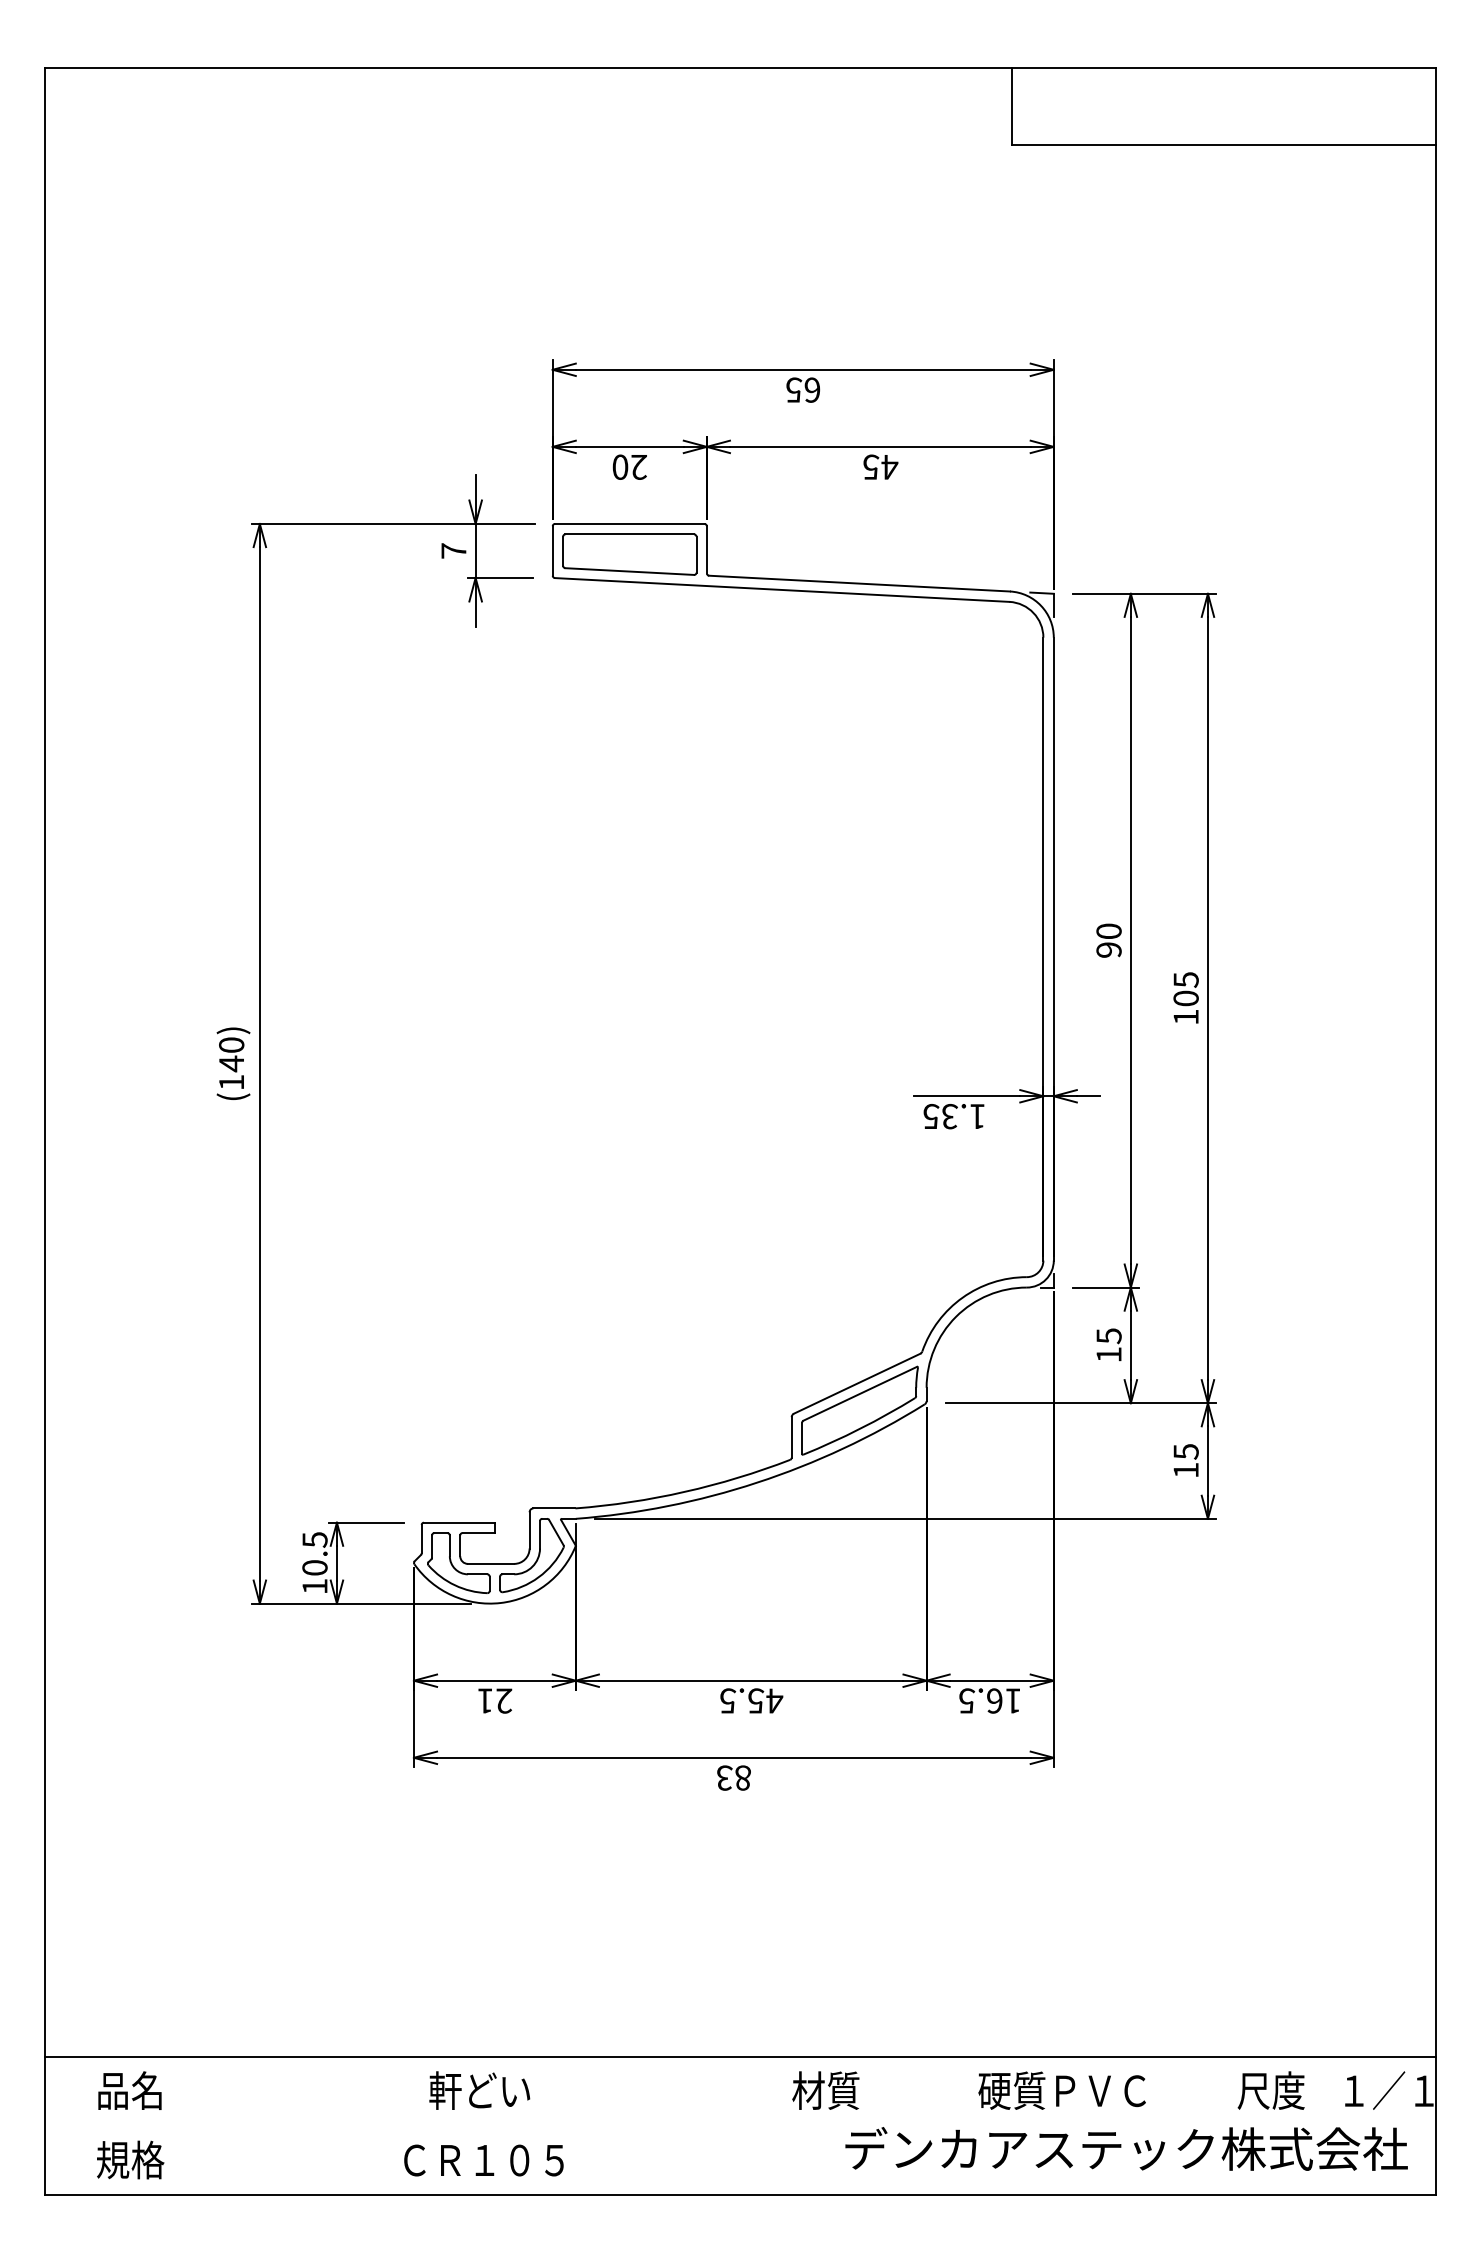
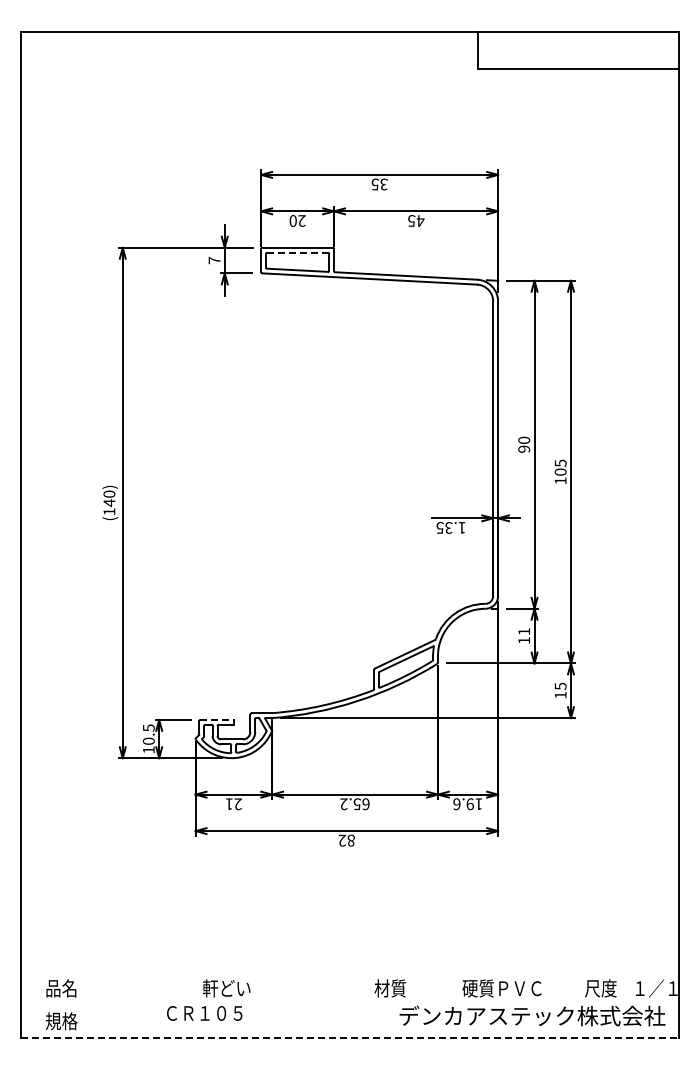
text: (811, 390) -> (383, 184), 65 -> 35
line: (631, 533) -> (298, 252), solid -> dashed
text: (1109, 1335) -> (524, 631), 15 -> 11
line: (460, 1521) -> (217, 719), solid -> dashed
text: (752, 1701) -> (355, 804), 45.5 -> 65.2
text: (980, 1701) -> (463, 804), 16.5 -> 19.6
text: (724, 1775) -> (342, 839), 83 -> 82
line: (739, 2056) -> (349, 972), removed
text: (483, 2160) -> (204, 1013), moved
line: (739, 2194) -> (349, 1037), solid -> dashed

